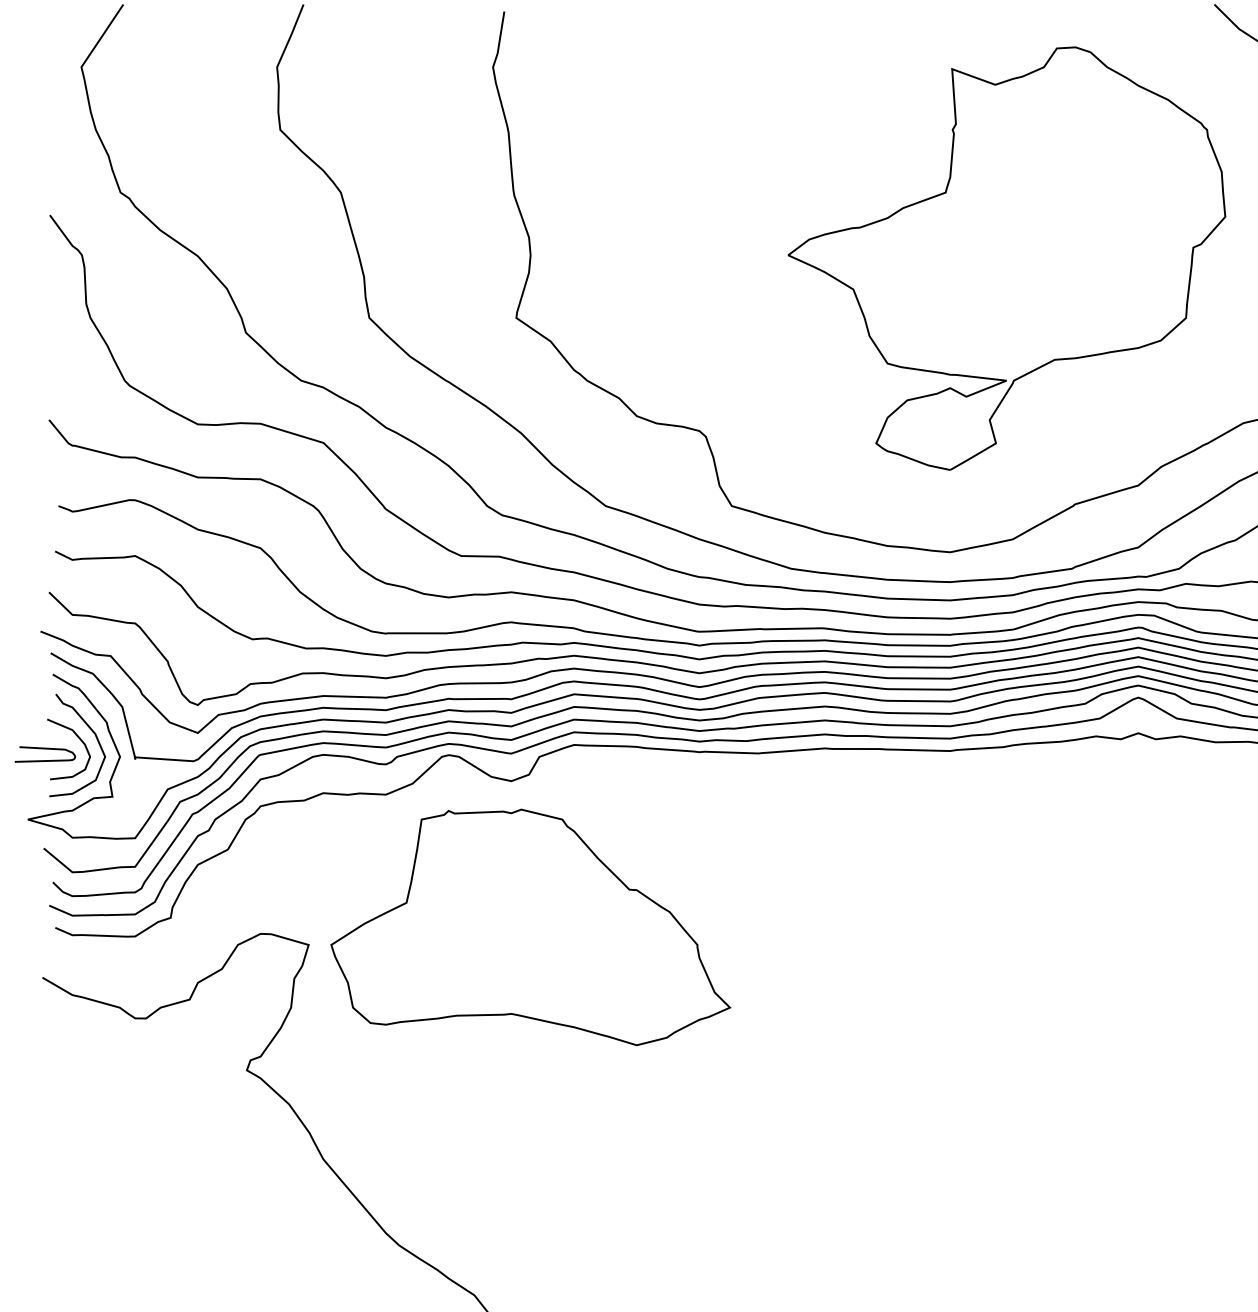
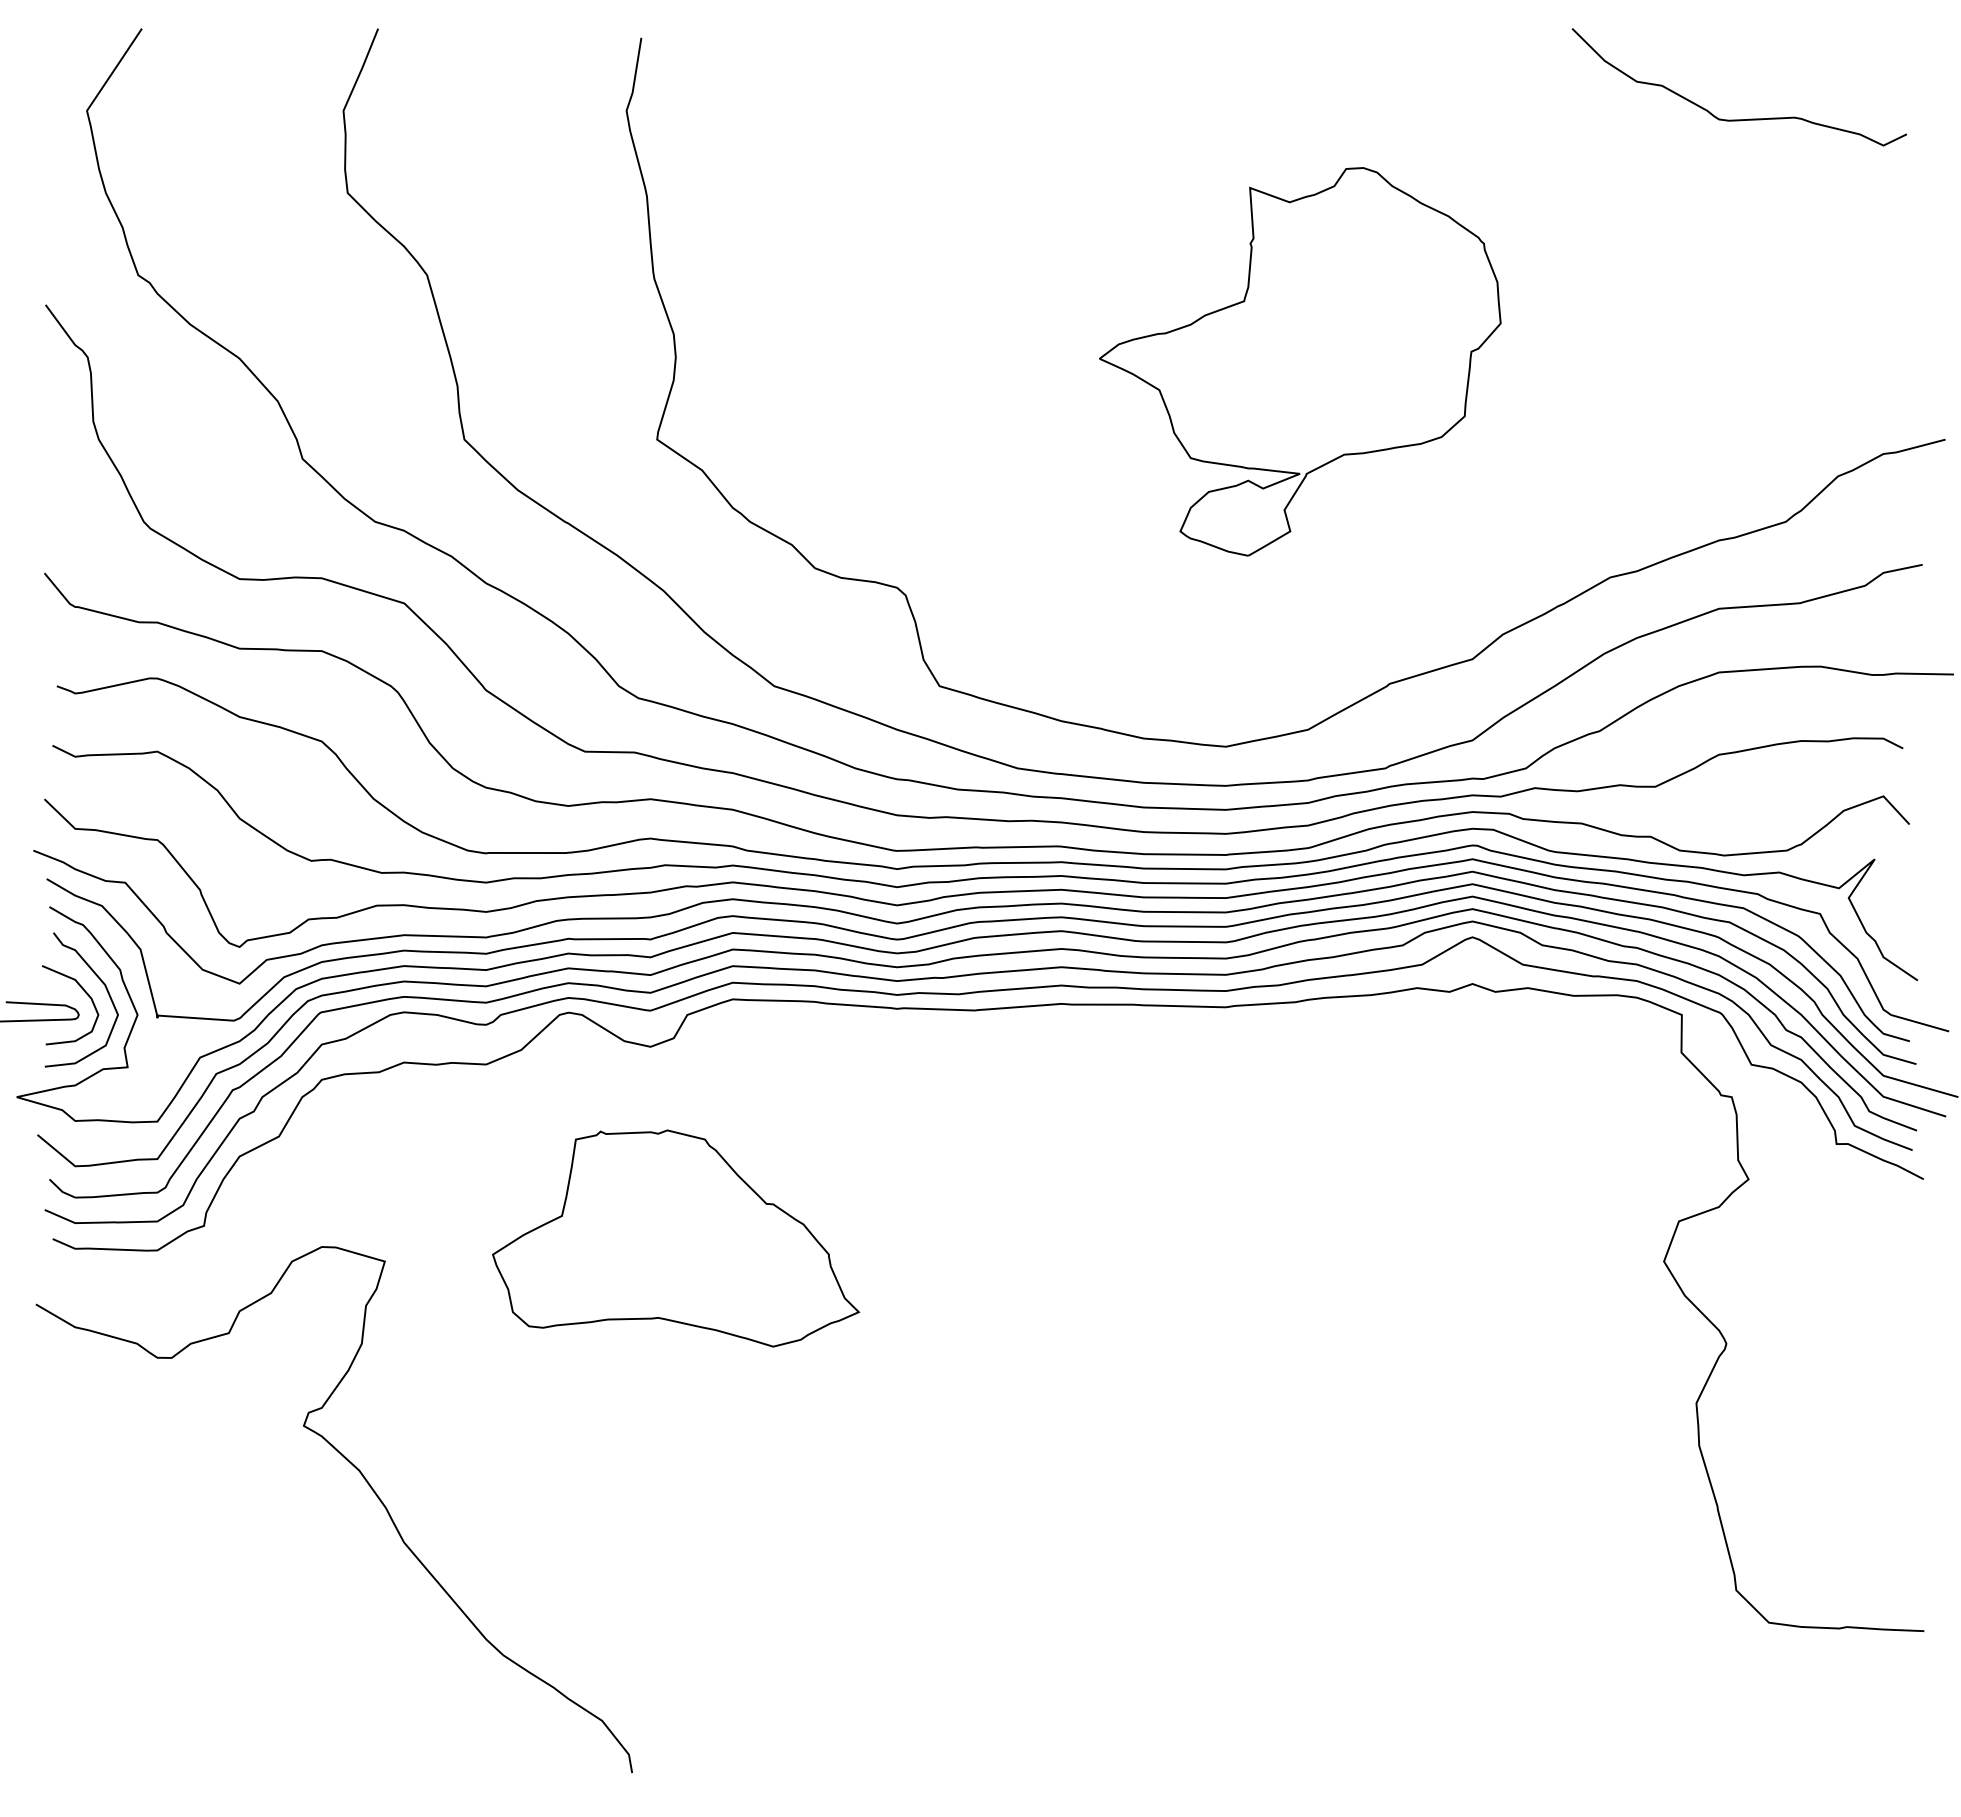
part: (1007, 258) -> (1300, 361), size x0.7
part: (530, 927) -> (675, 1238), size x0.7

